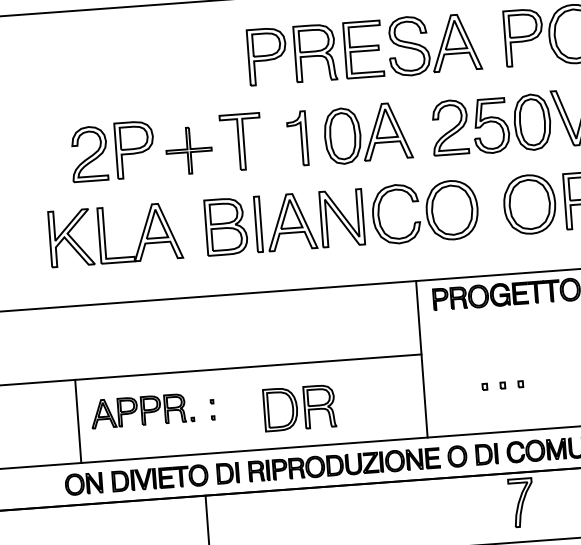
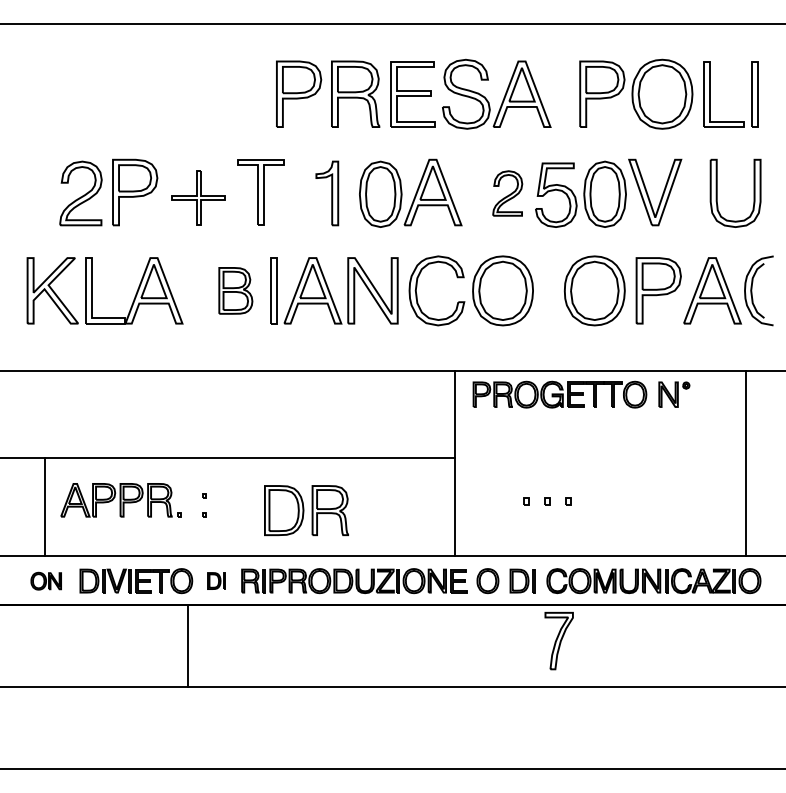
part: (449, 127) -> (507, 193), size x0.7
part: (225, 226) -> (235, 290), size x0.7
part: (227, 472) -> (216, 580), size x0.7
part: (84, 484) -> (46, 581), size x0.7

